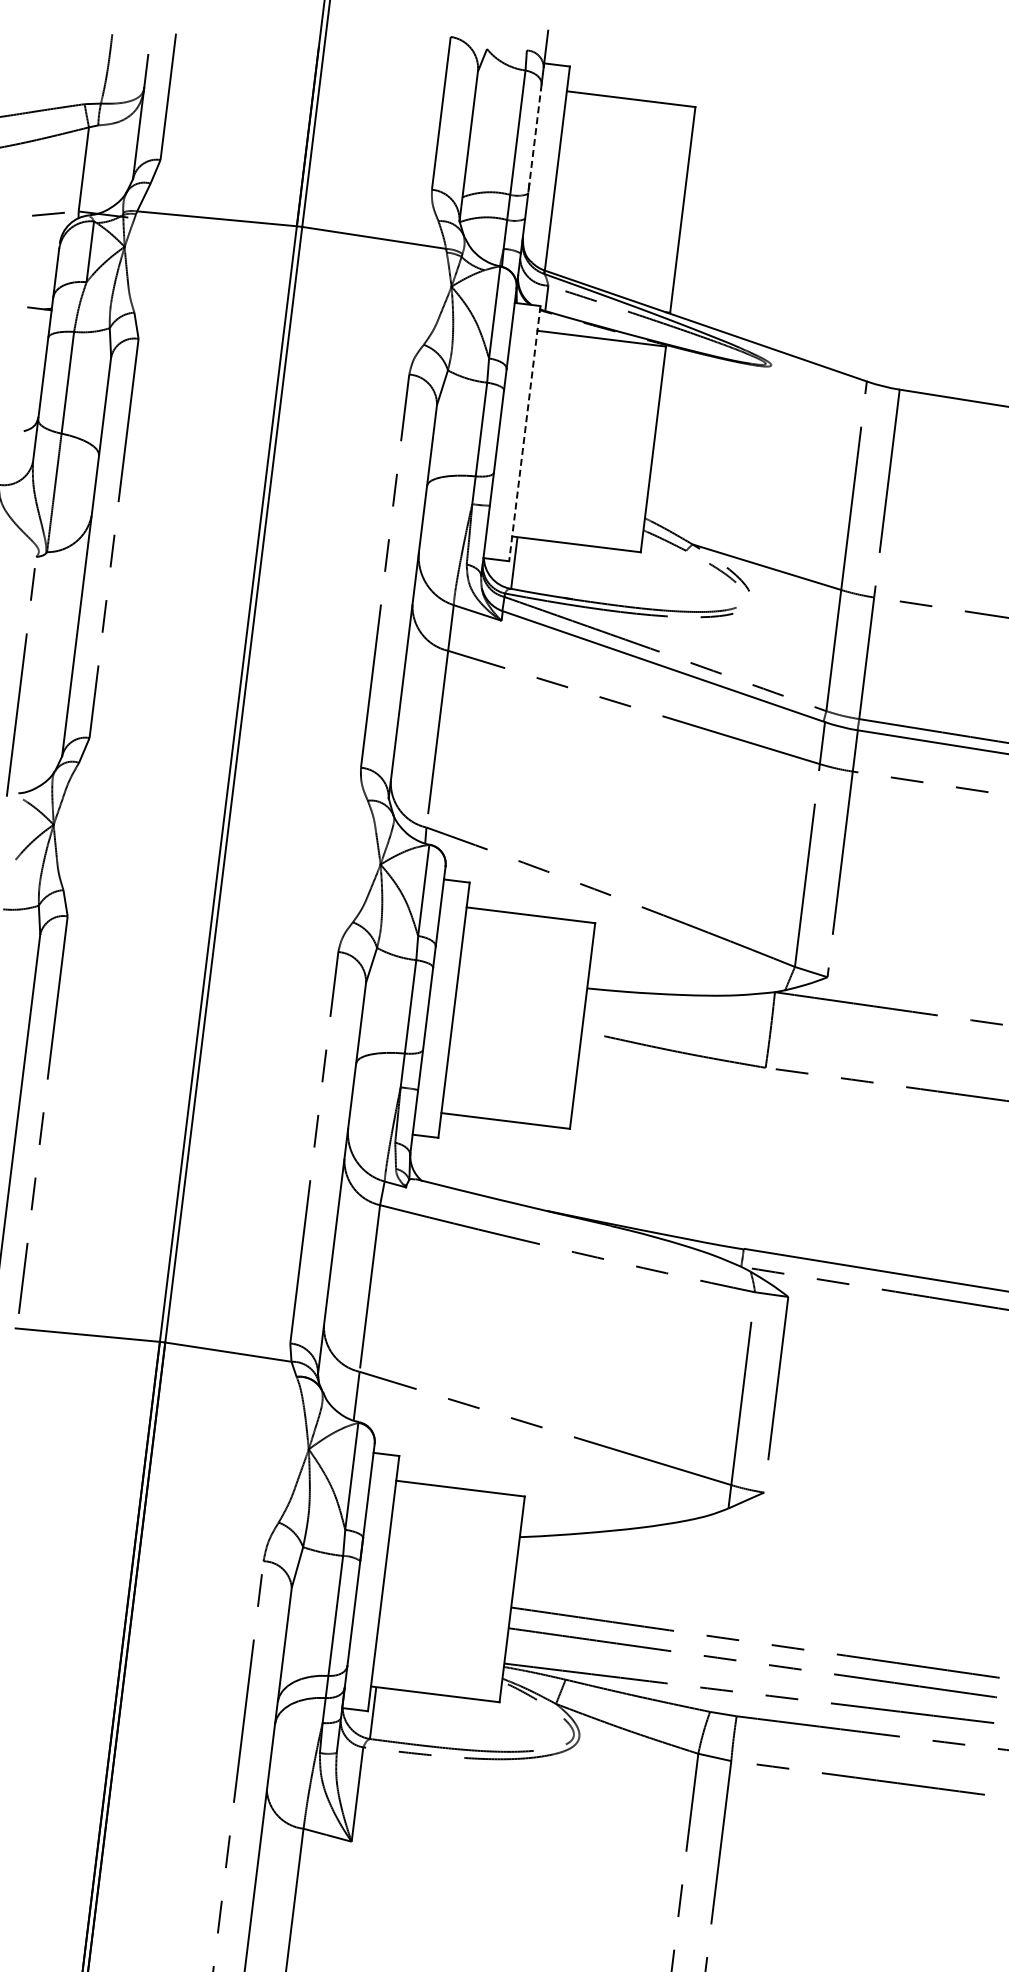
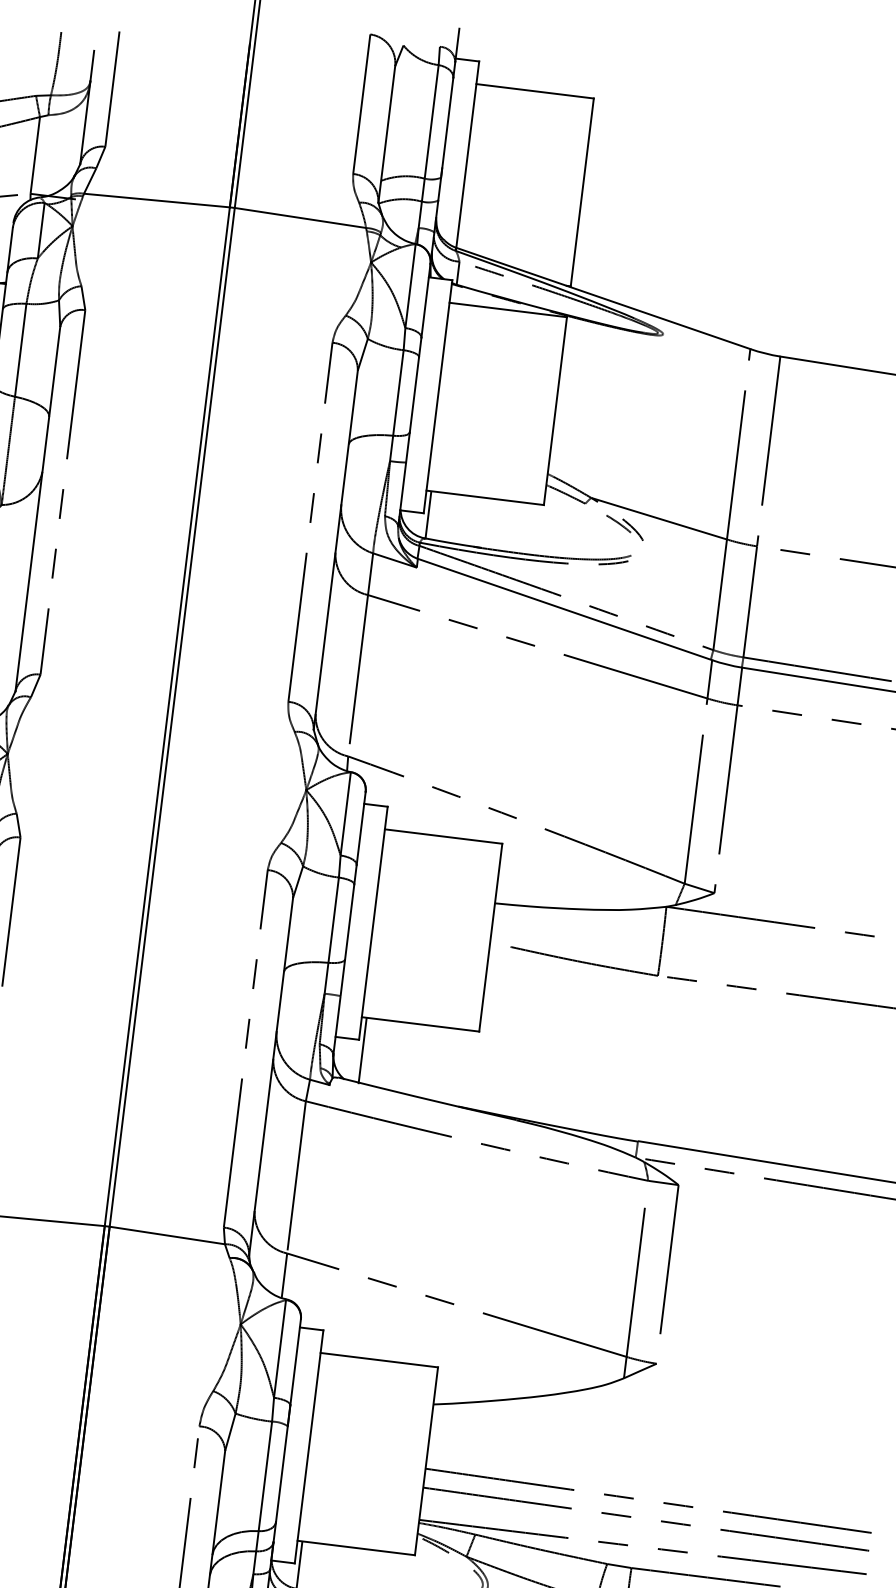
line: (534, 139) -> (446, 128), dashed -> solid
line: (524, 433) -> (437, 396), dashed -> solid
line: (441, 1149) -> (361, 1050), added

